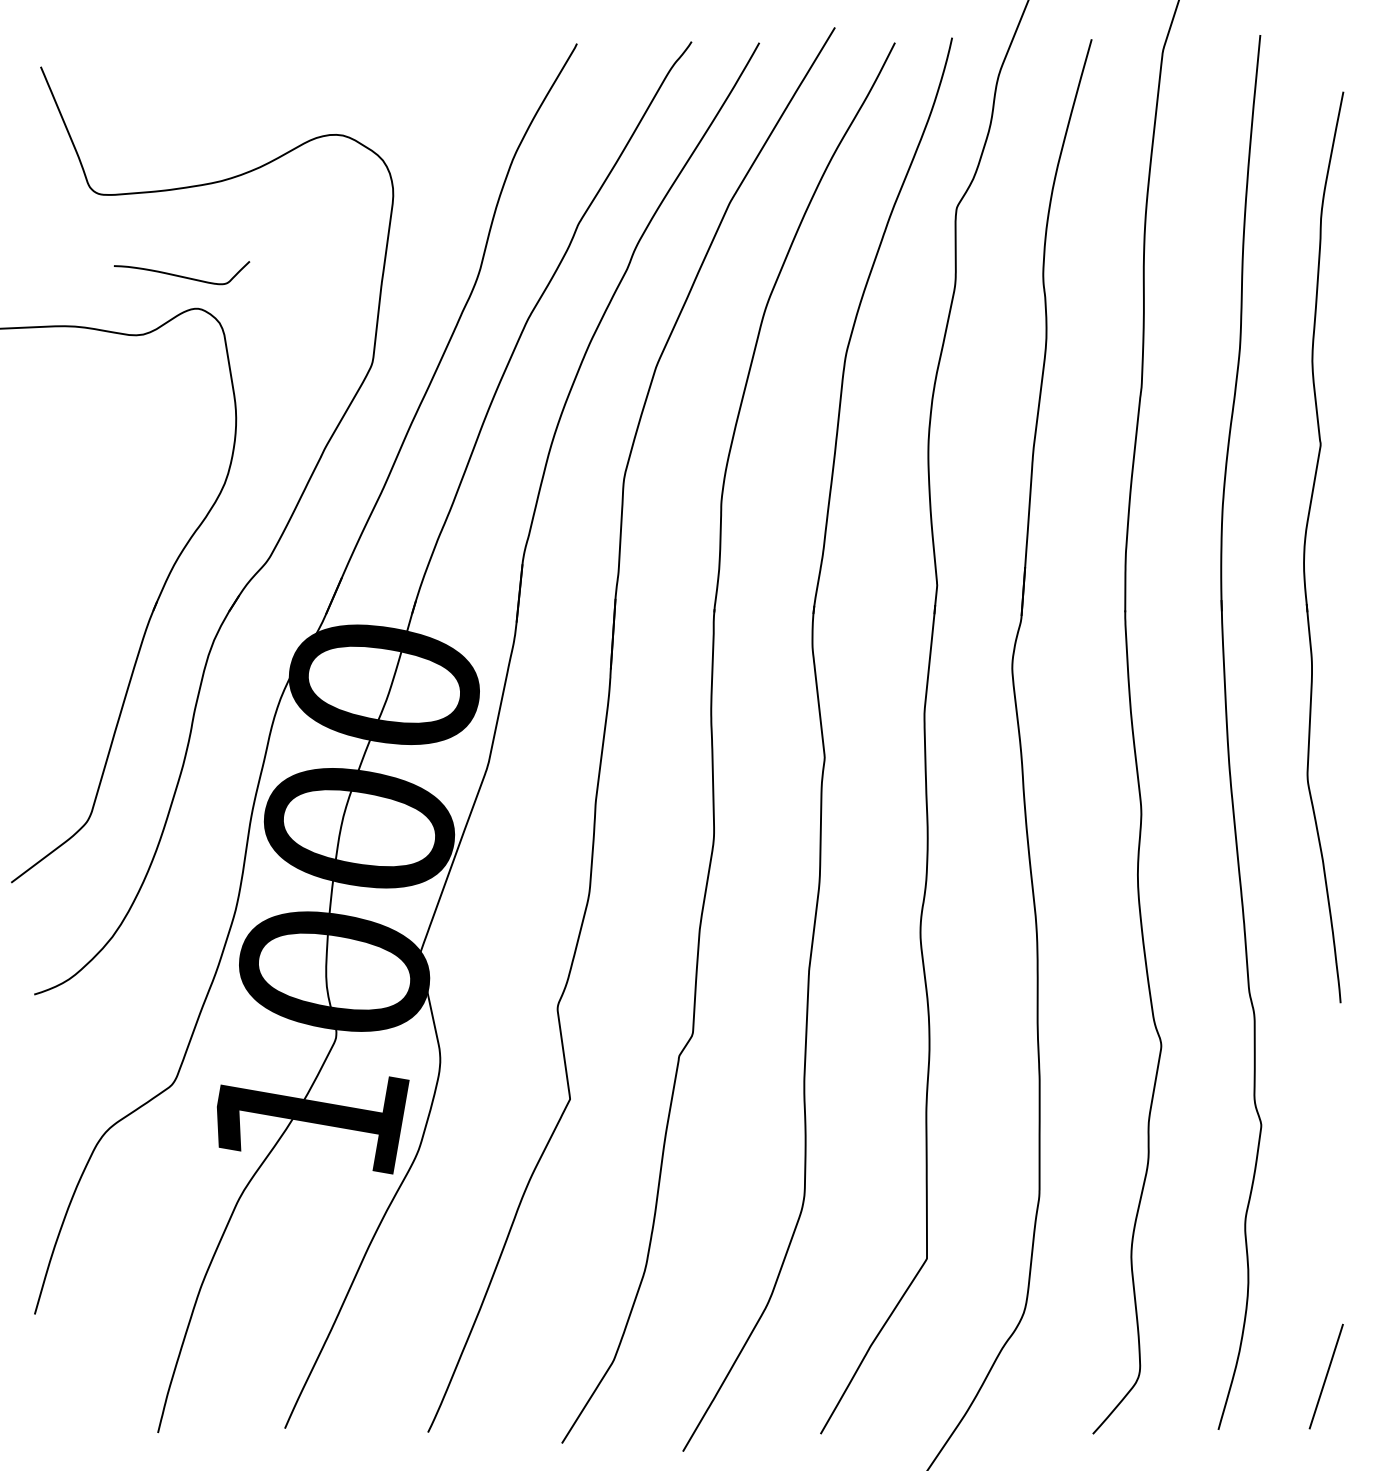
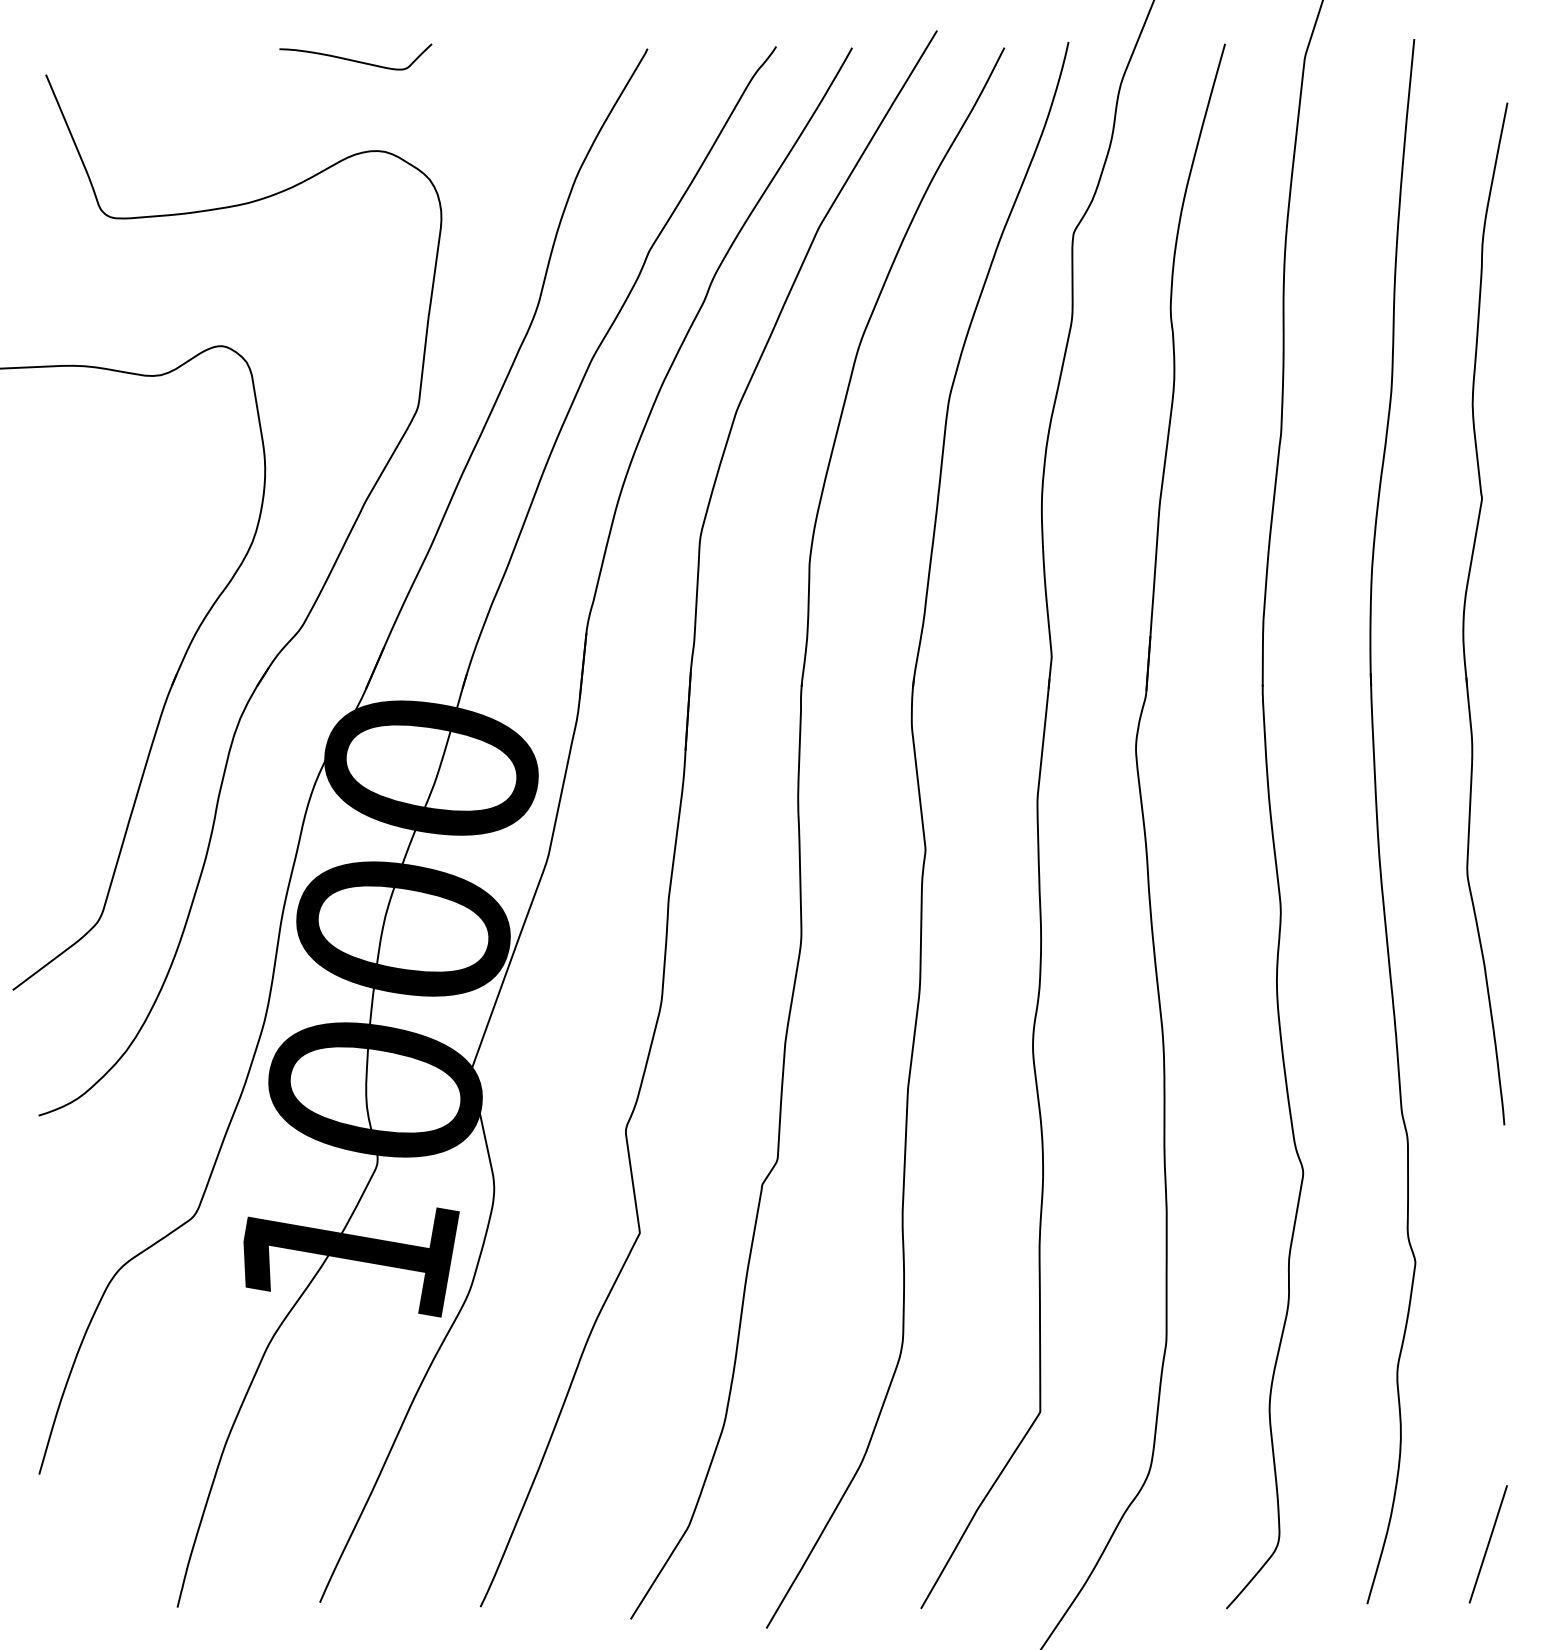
curve: (181, 275) -> (355, 59), moved

